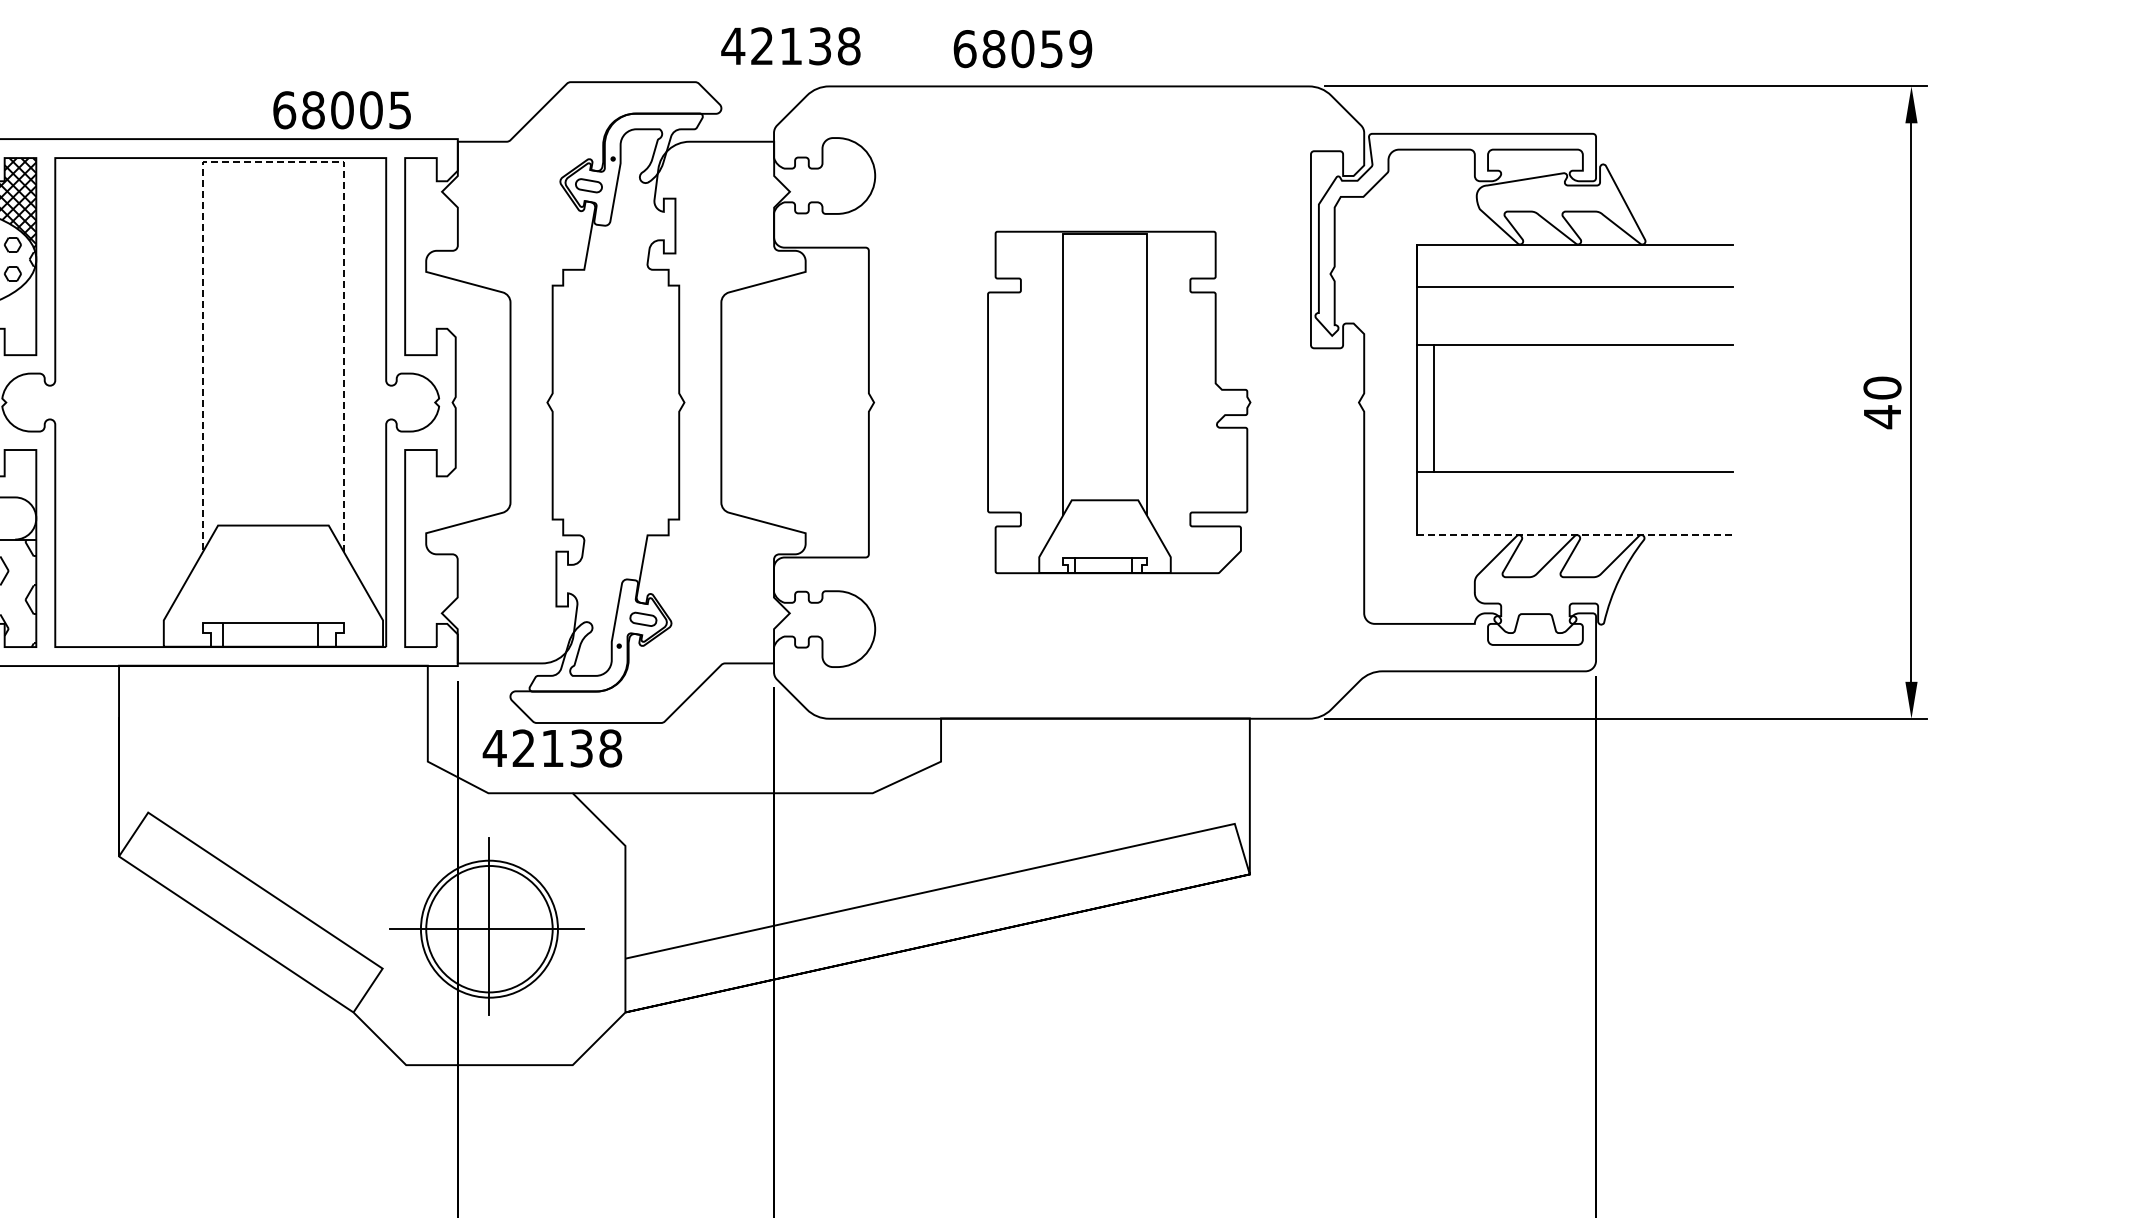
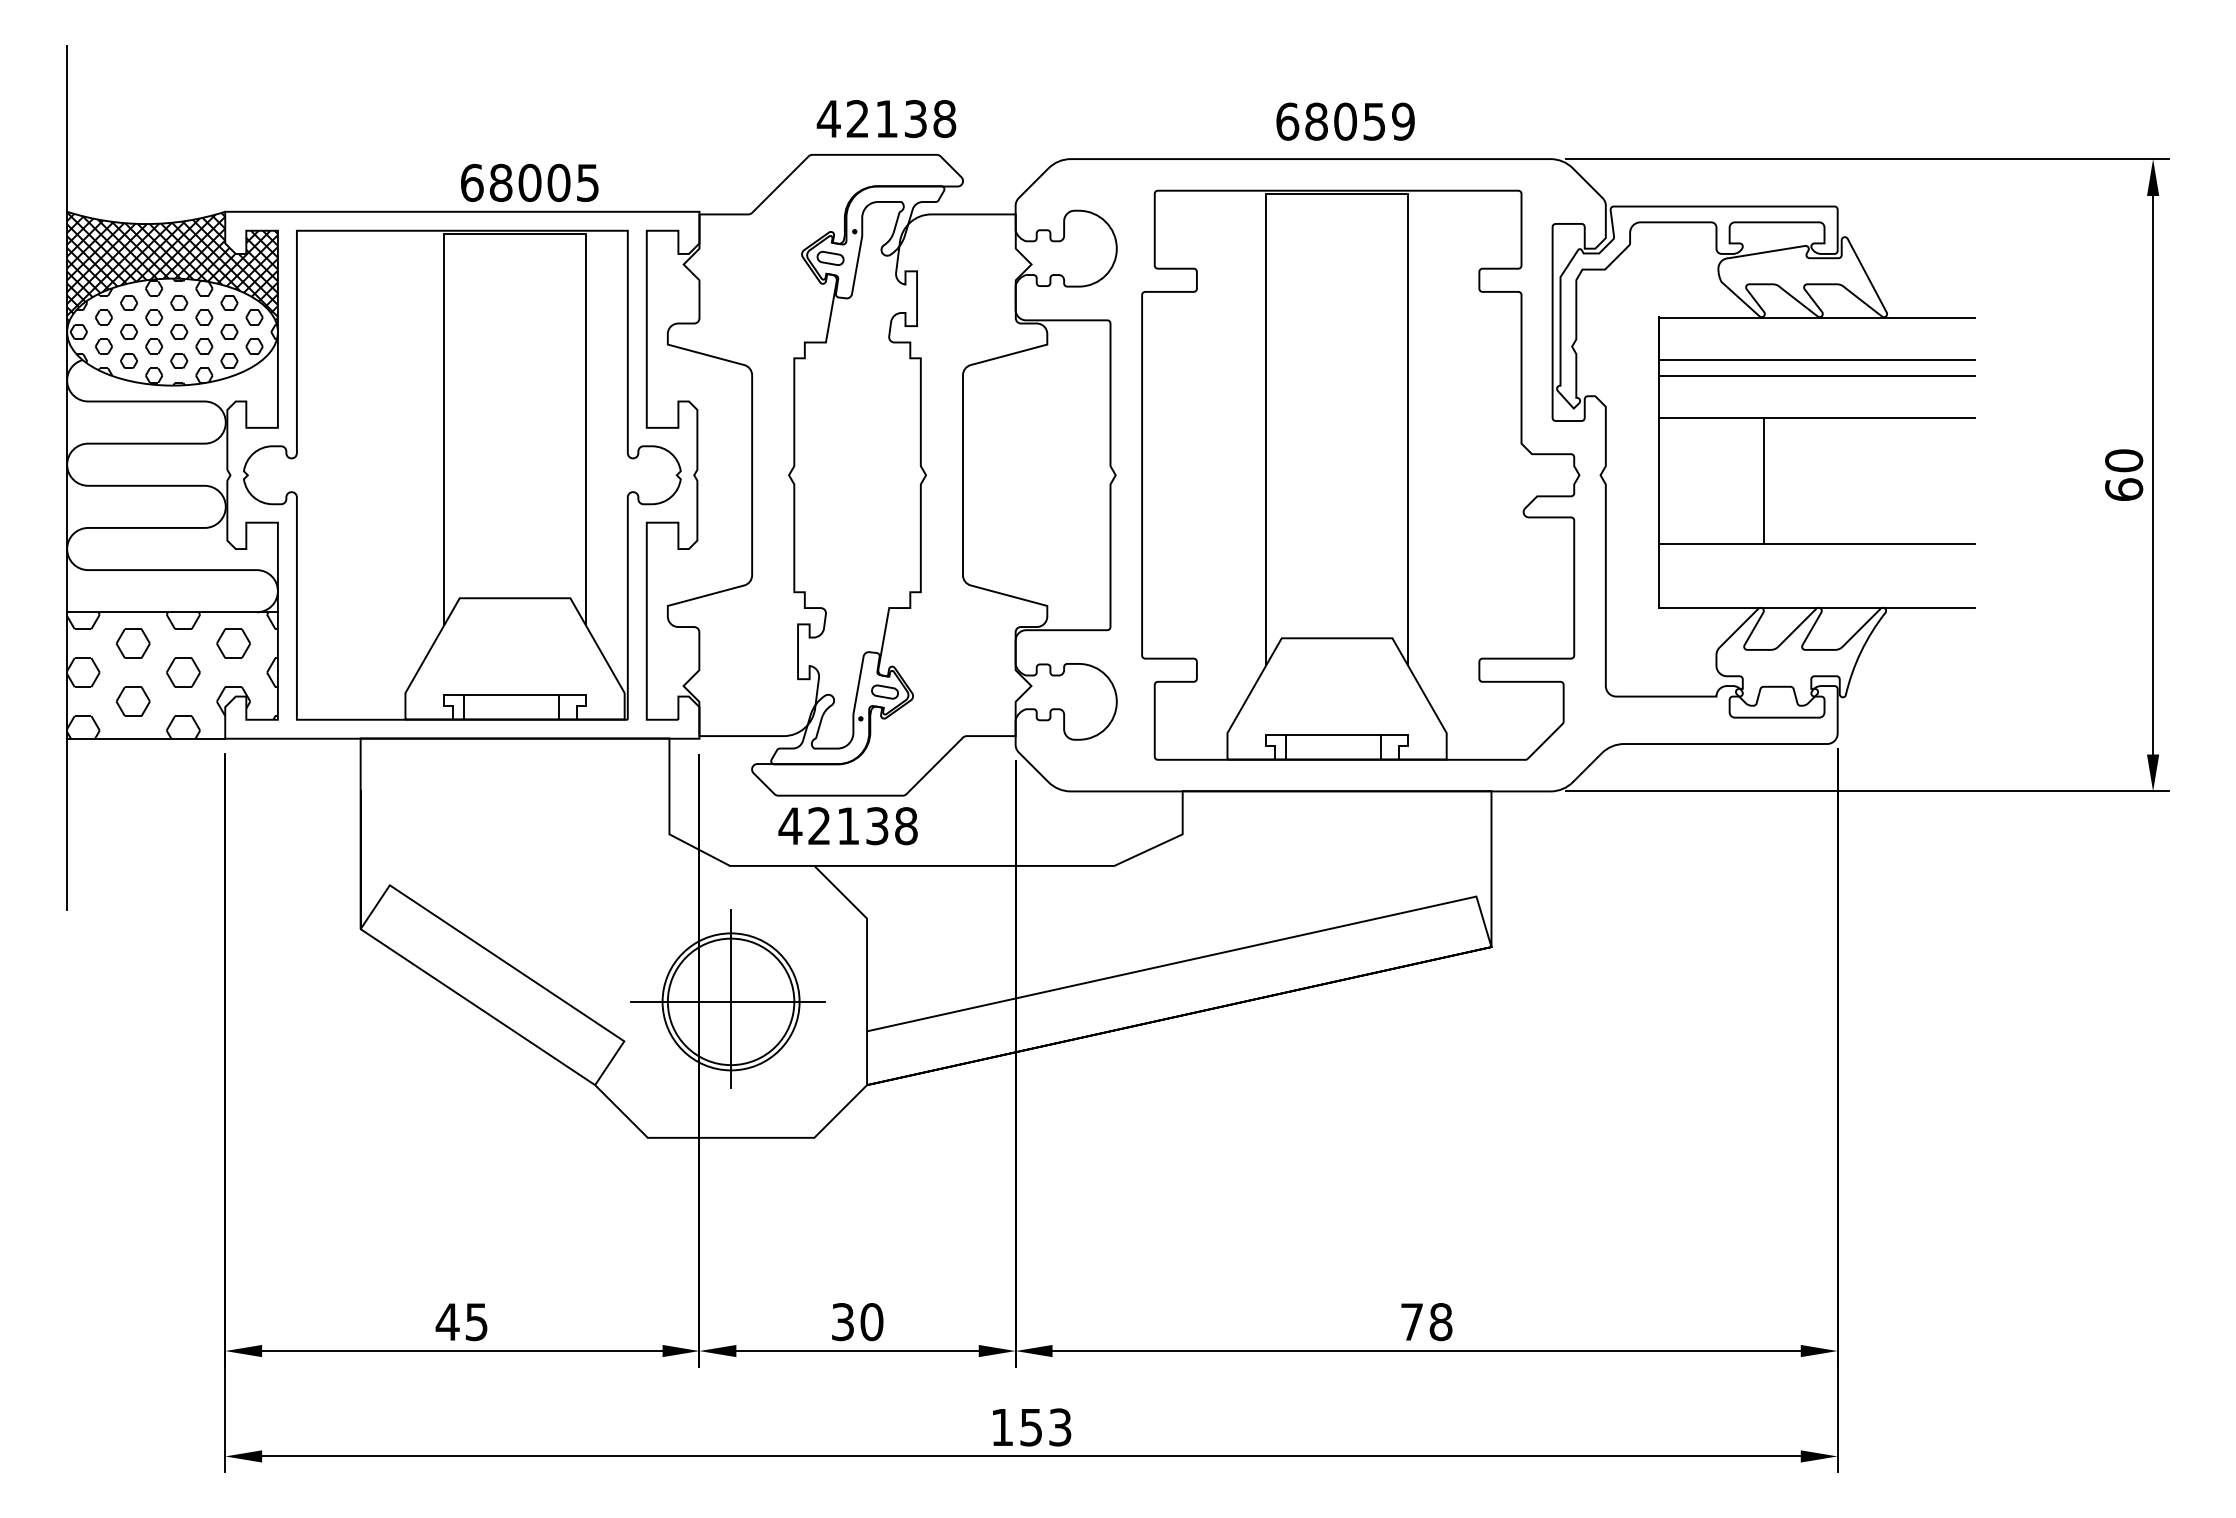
text: (790, 46) -> (886, 119), moved
text: (1022, 48) -> (1345, 121), moved
text: (341, 109) -> (529, 182), moved
line: (273, 161) -> (515, 234), dashed -> solid
line: (1574, 302) -> (1816, 375), added
part: (1118, 401) -> (1360, 474), size x1.67
line: (1434, 407) -> (1764, 480), moved
text: (1882, 416) -> (2124, 489), 40 -> 60
line: (1575, 534) -> (1817, 607), dashed -> solid
text: (551, 748) -> (847, 826), moved

